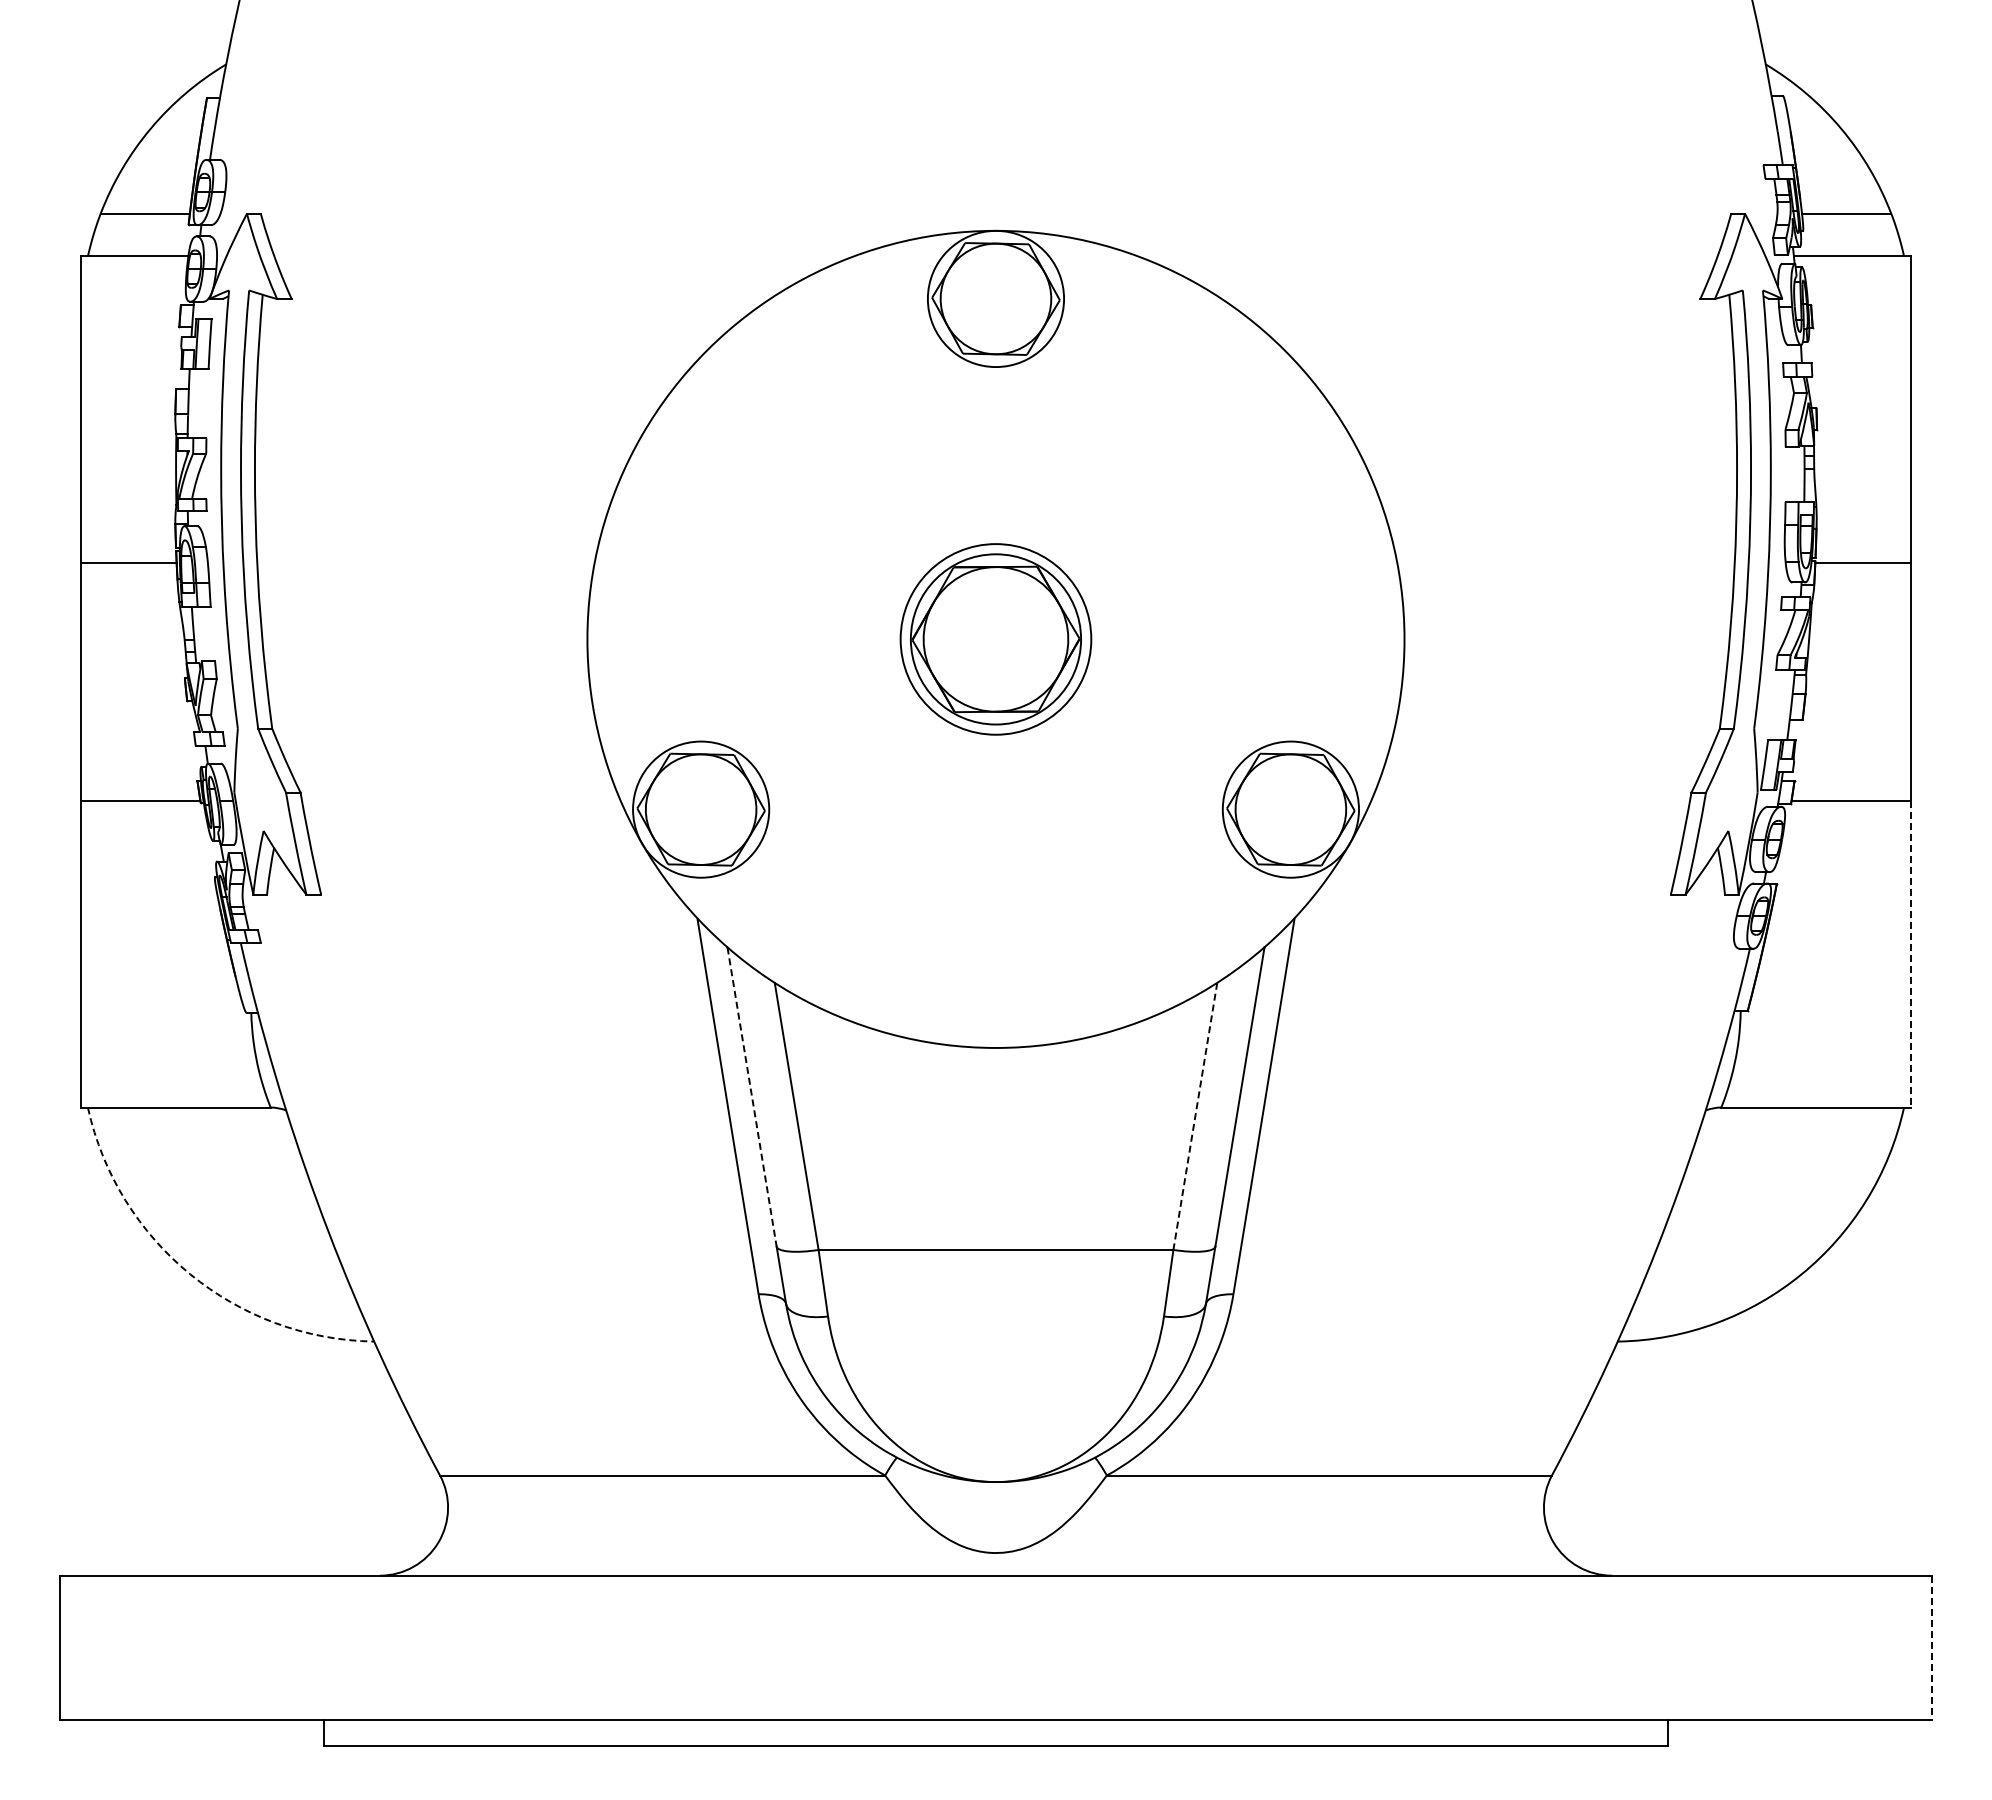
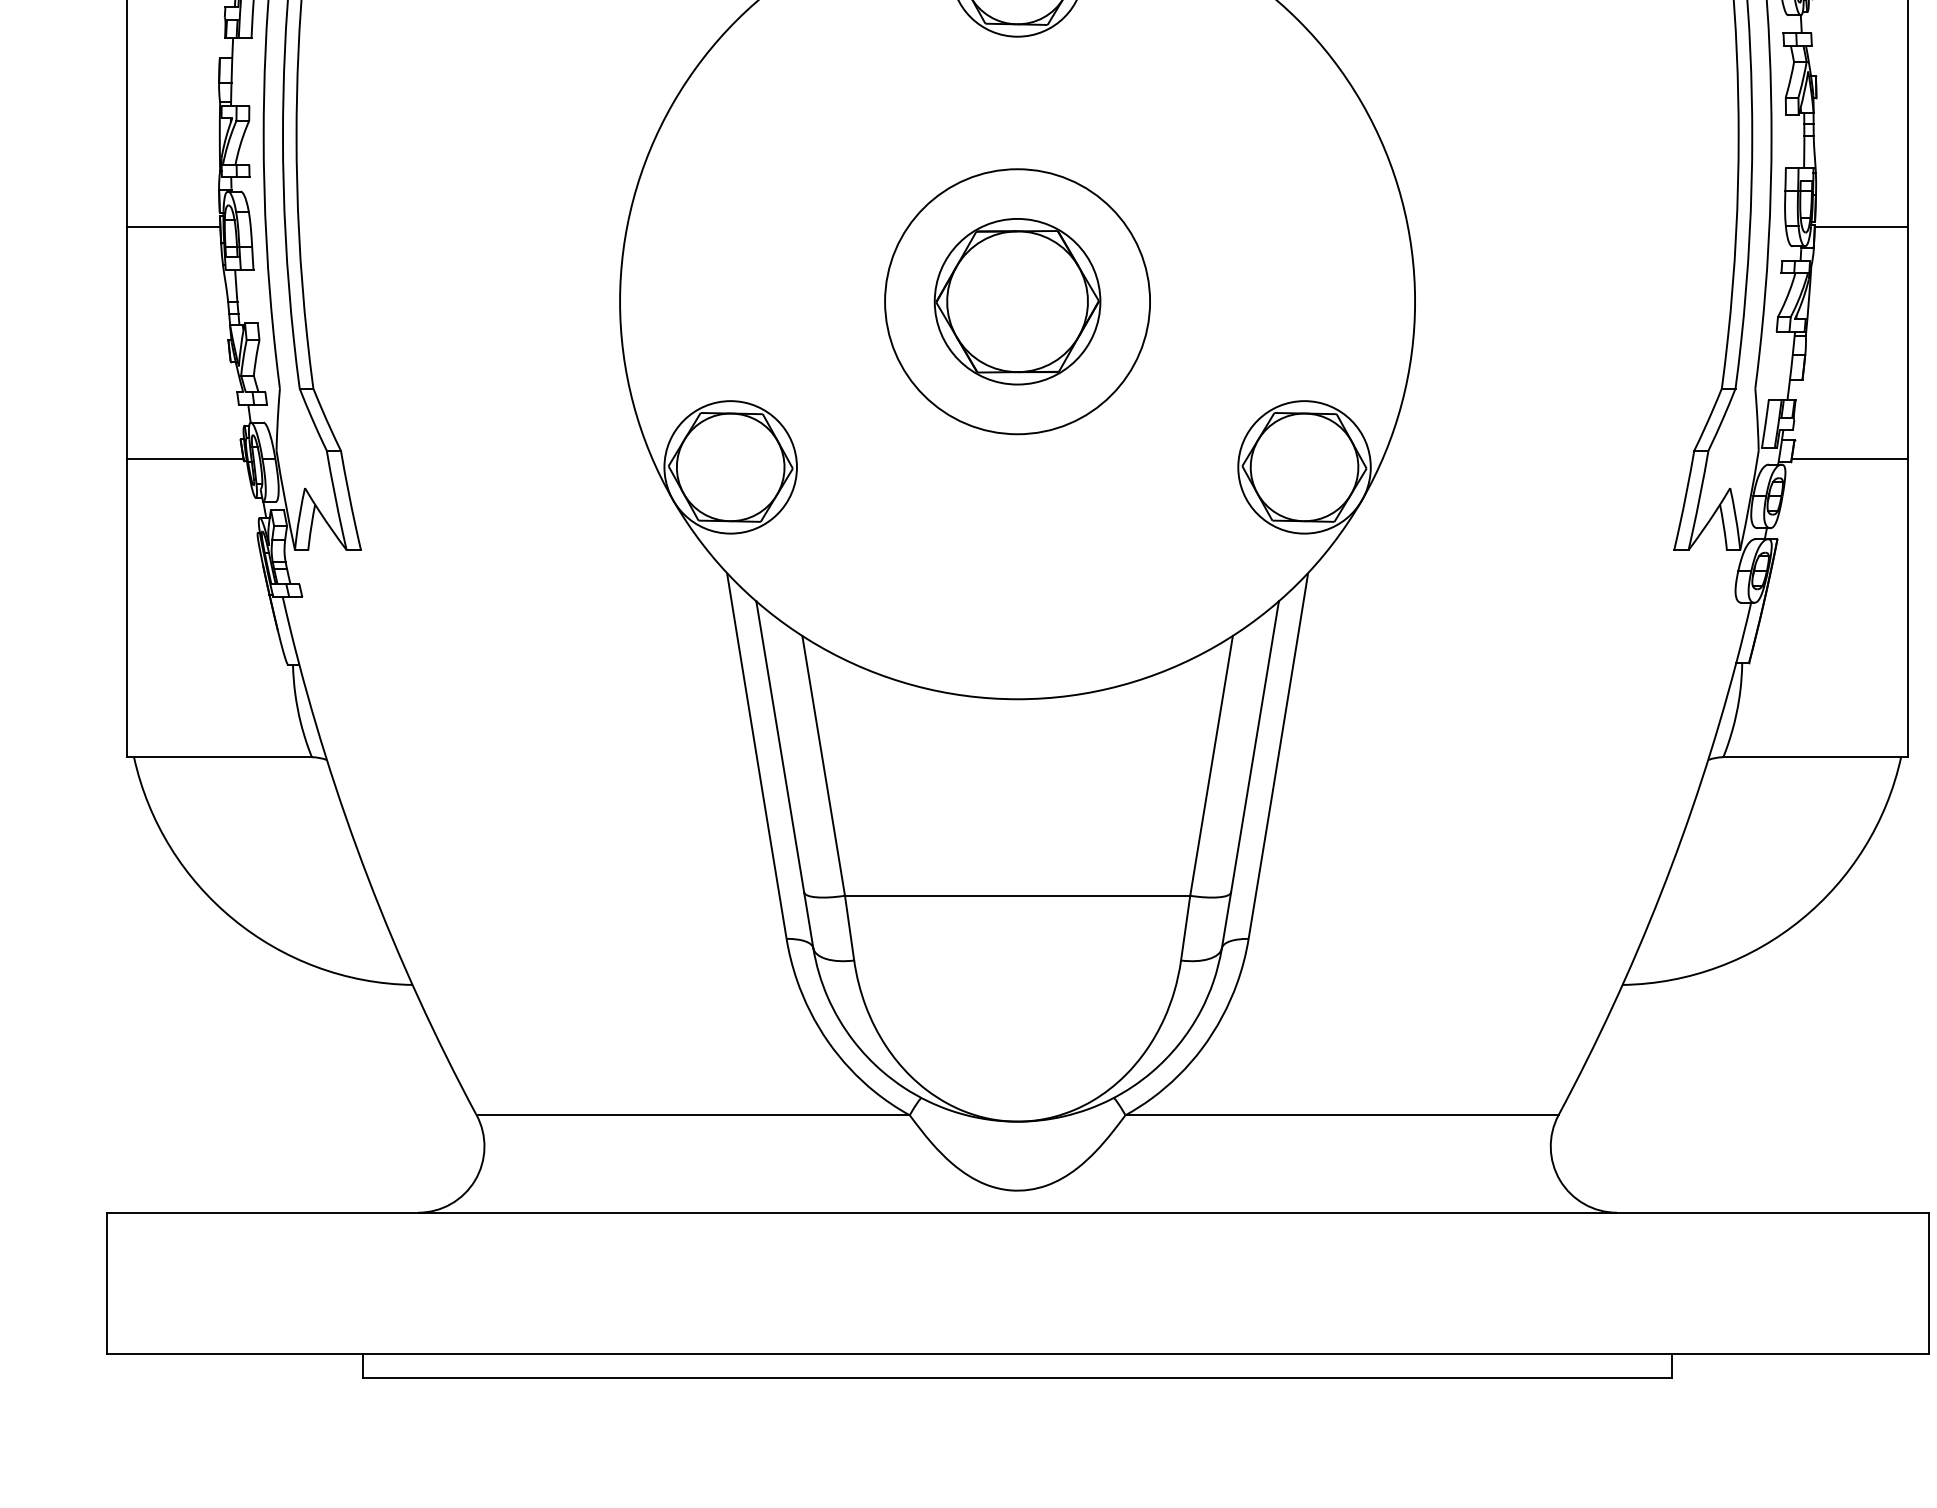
circle: (995, 639) -> (1017, 301), size x1.43
line: (1910, 954) -> (1907, 608), dashed -> solid
line: (752, 1097) -> (780, 747), dashed -> solid
line: (1195, 1116) -> (1211, 765), dashed -> solid
arc: (190, 1274) -> (233, 919), dashed -> solid
line: (1932, 1648) -> (1928, 1283), dashed -> solid

